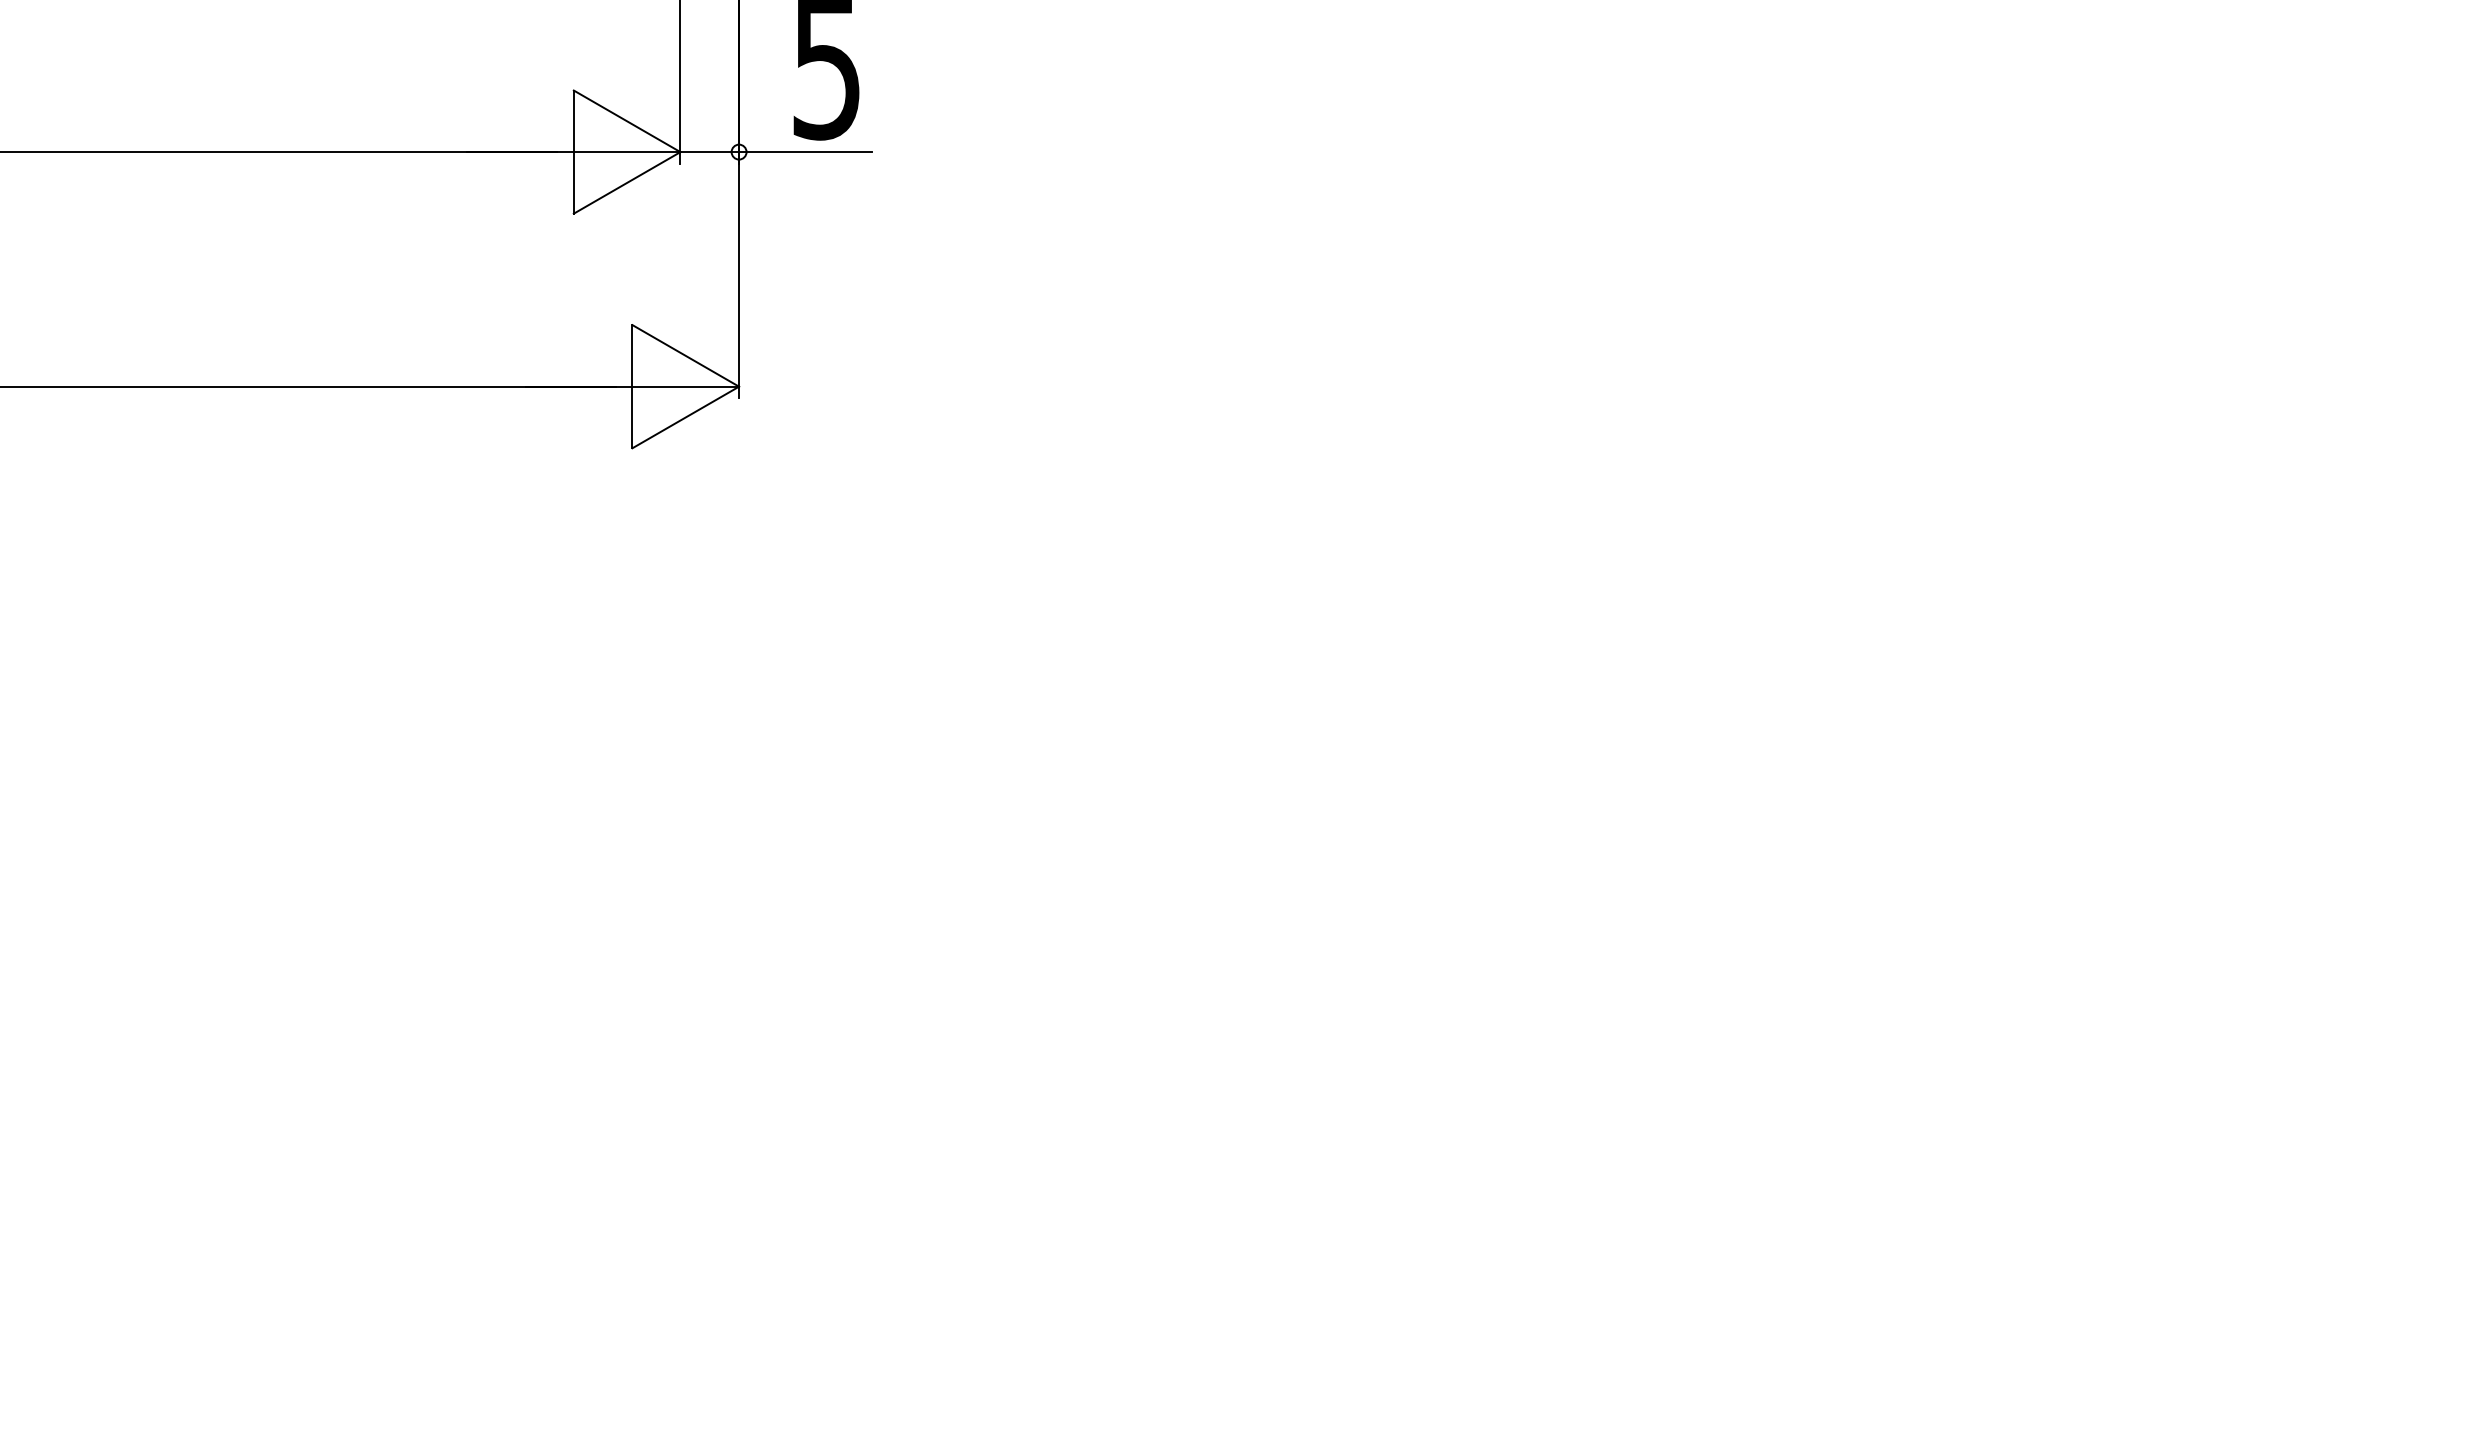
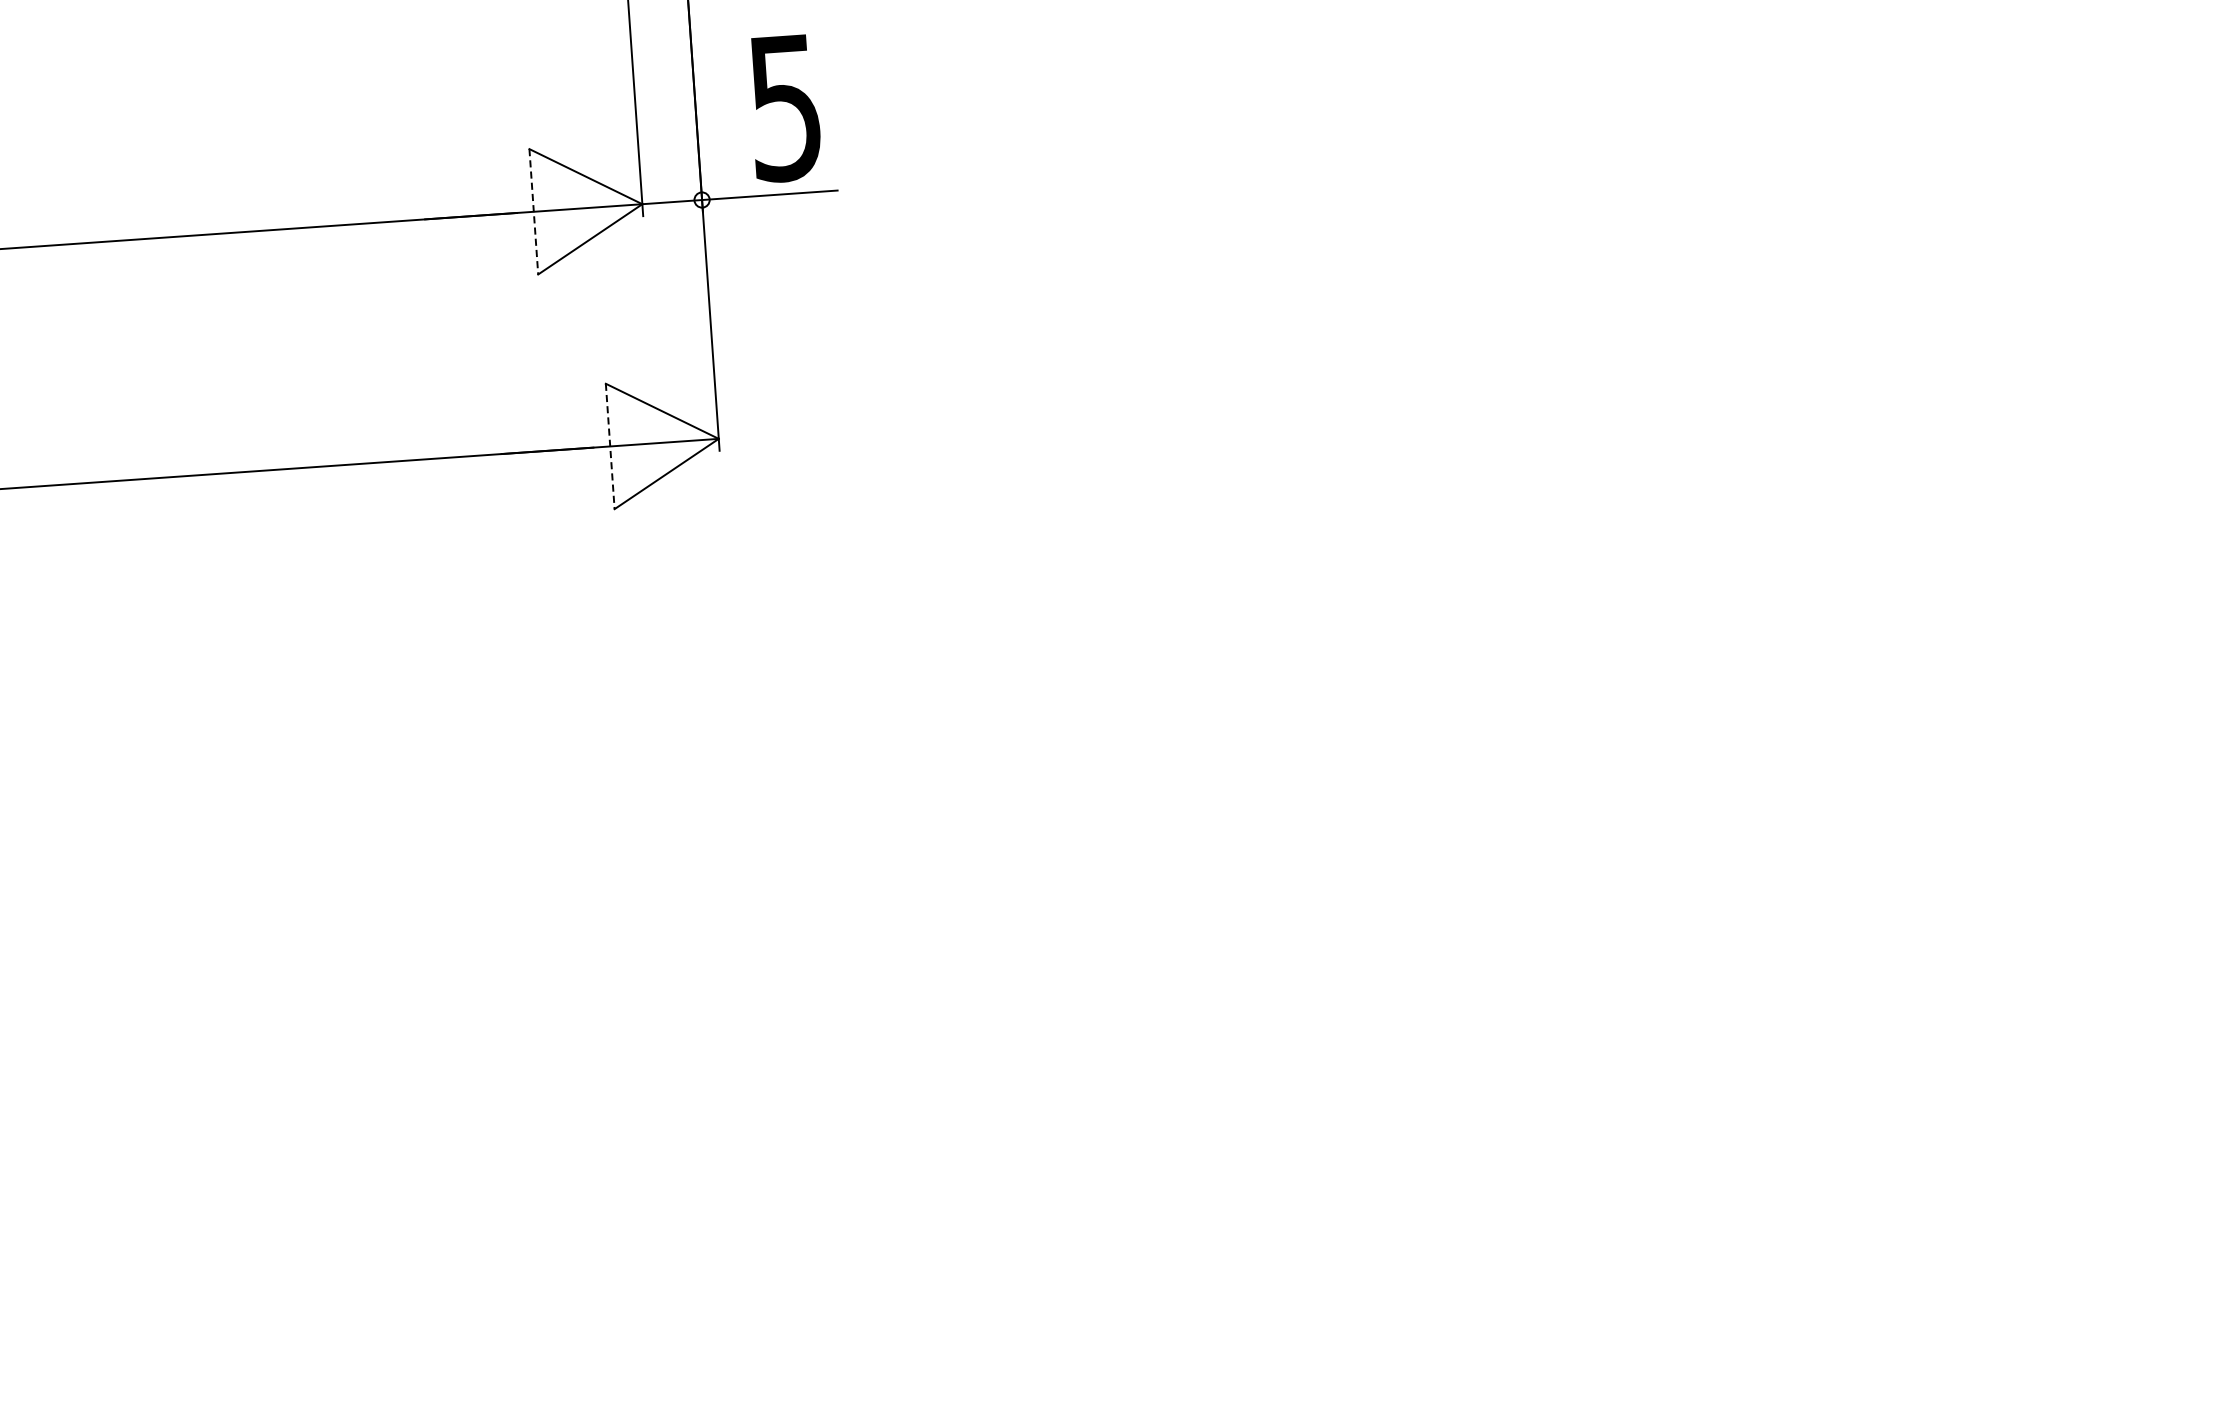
line: (573, 152) -> (533, 212), solid -> dashed
line: (632, 386) -> (610, 446), solid -> dashed

